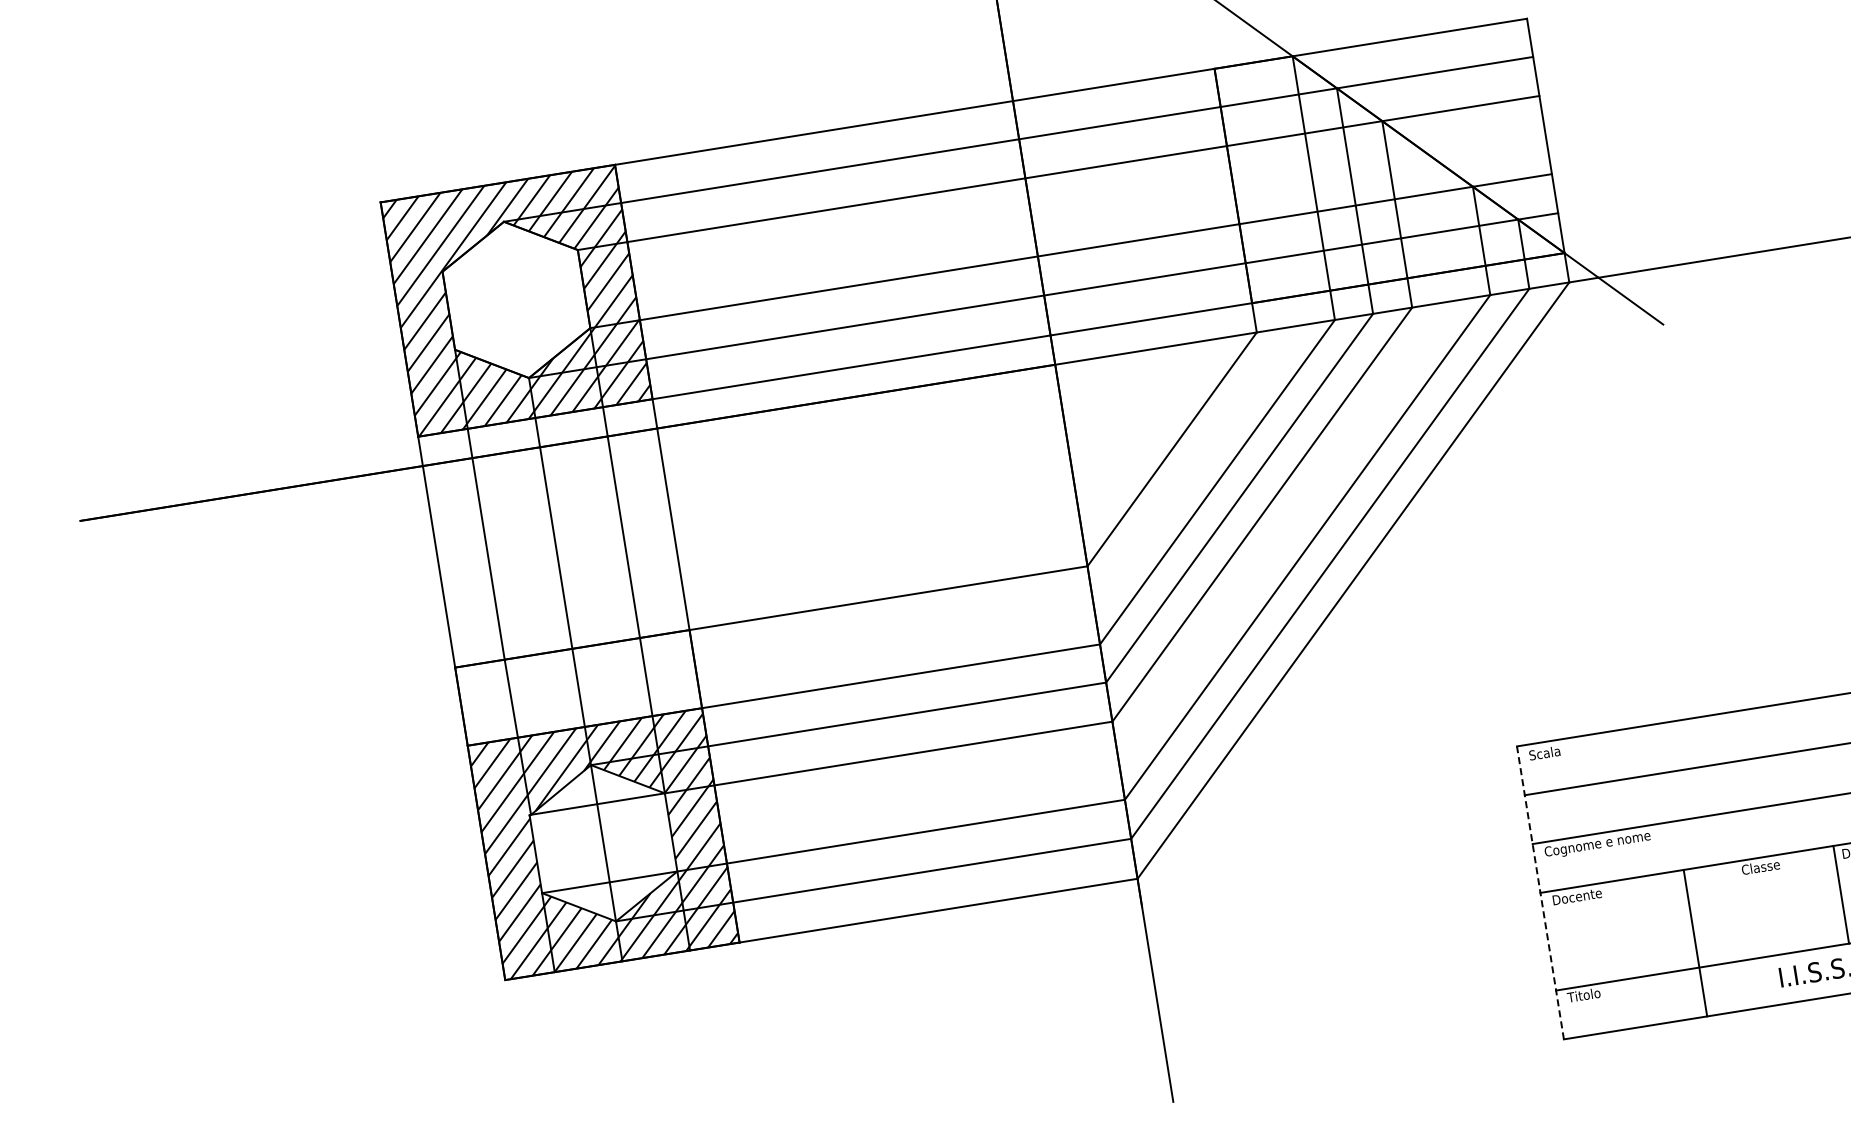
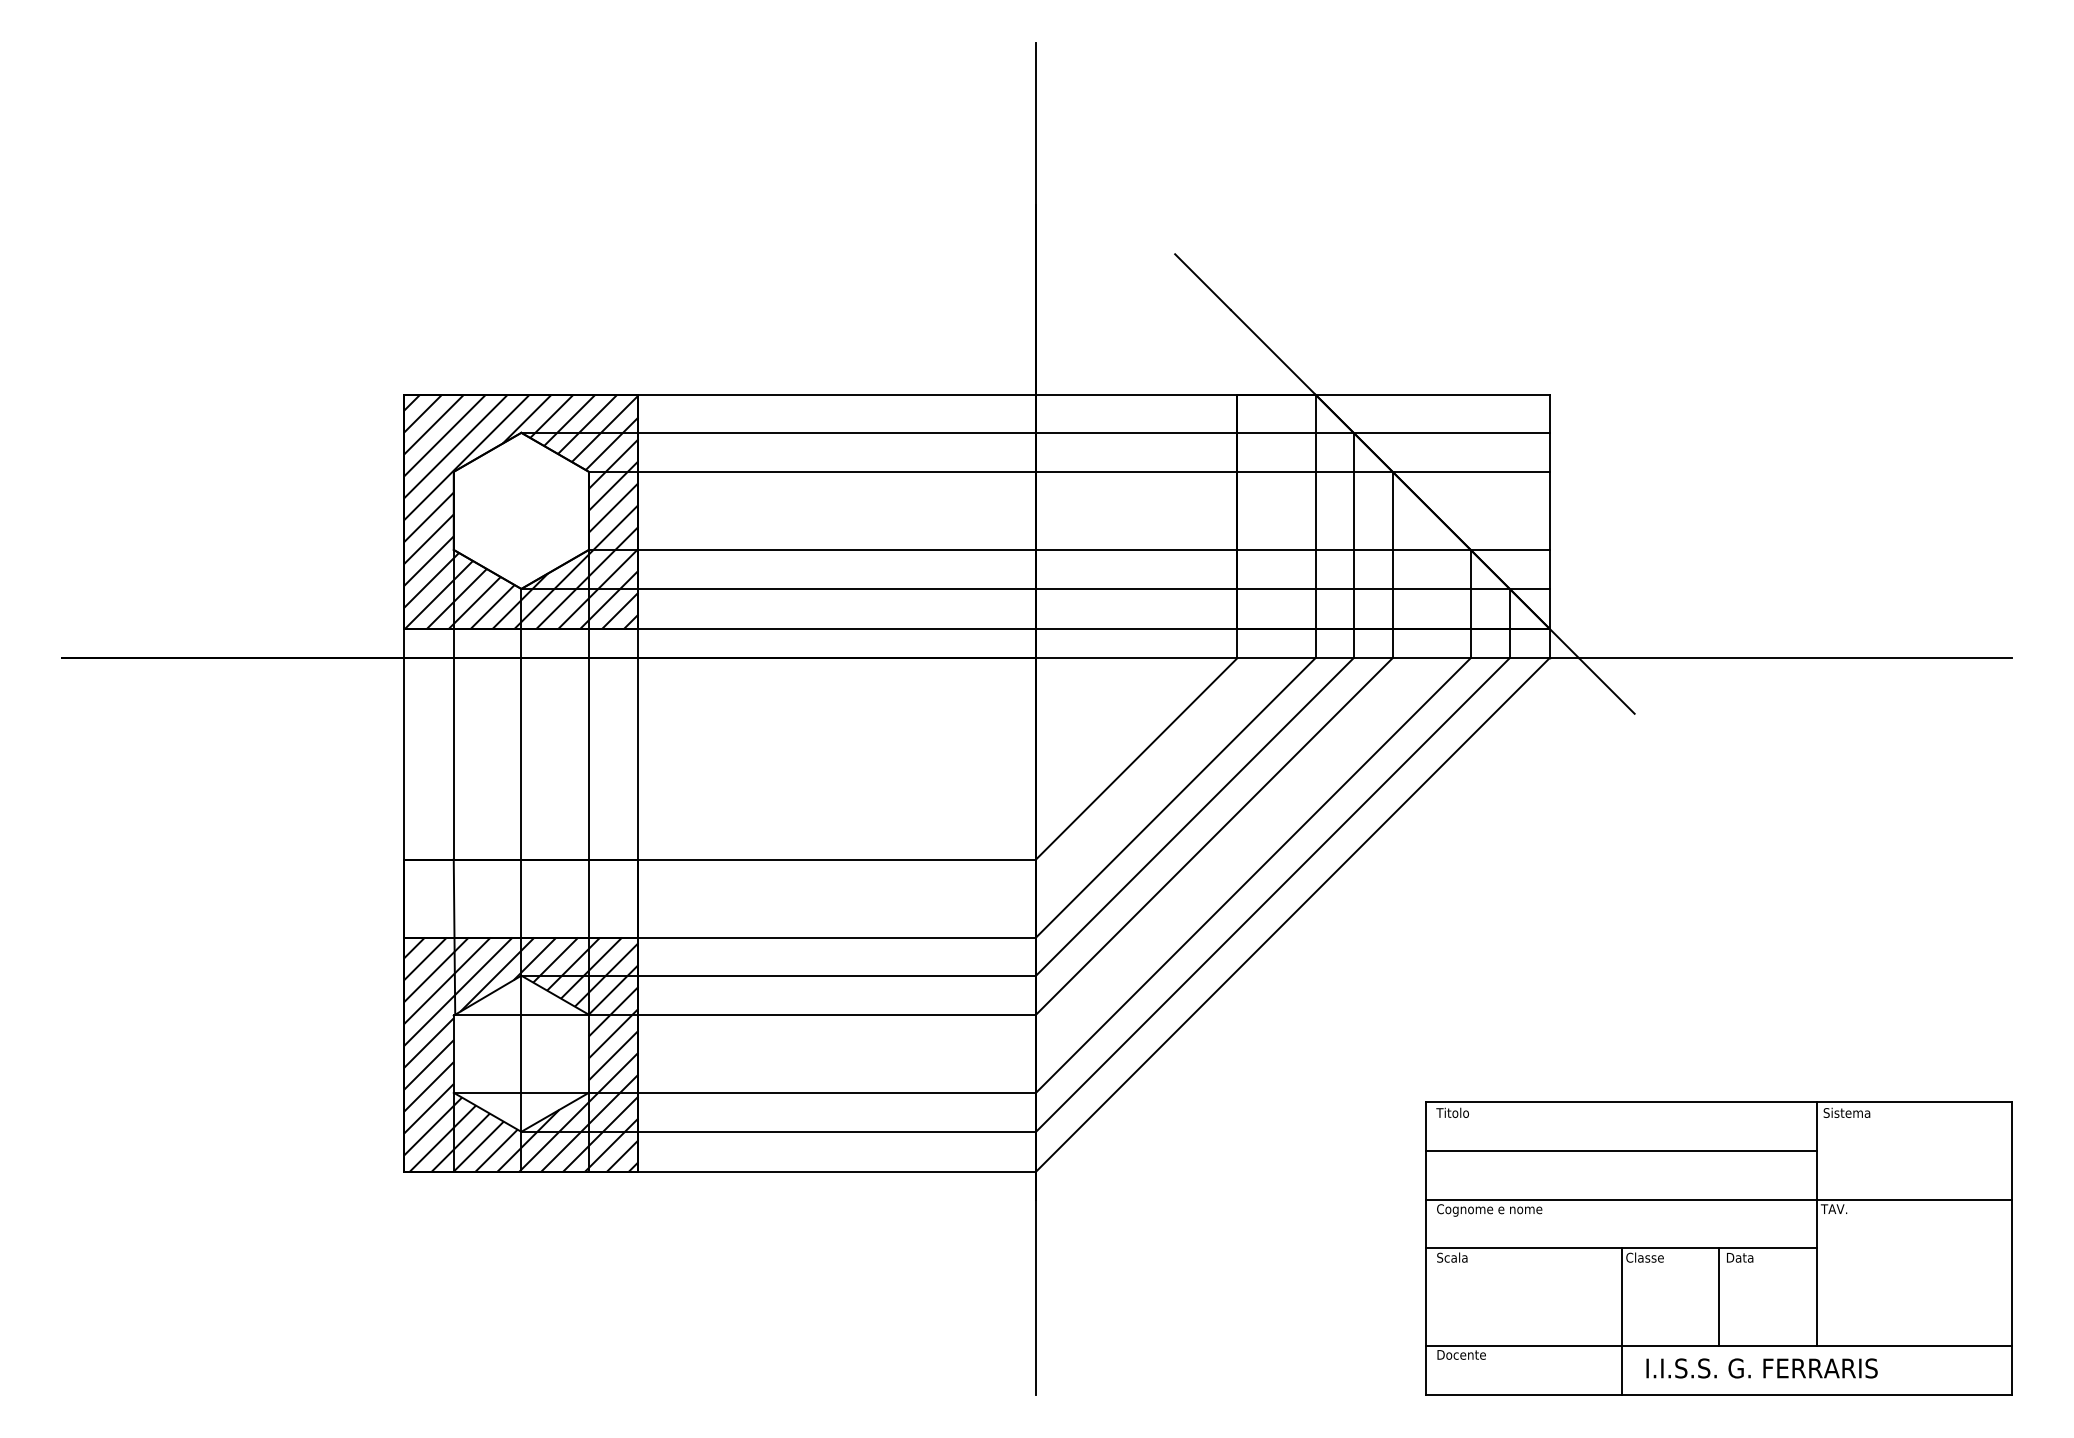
text: (1544, 752) -> (1452, 1112), Scala -> Titolo
line: (1540, 892) -> (1426, 1247), dashed -> solid
text: (1577, 896) -> (1461, 1257), Docente -> Scala
line: (1695, 943) -> (1621, 1321), moved
text: (1591, 993) -> (1460, 1354), Titolo -> Docente

